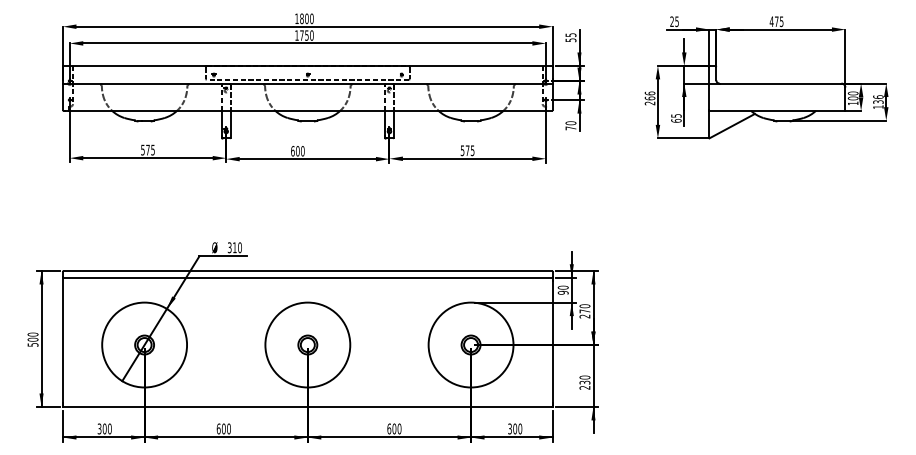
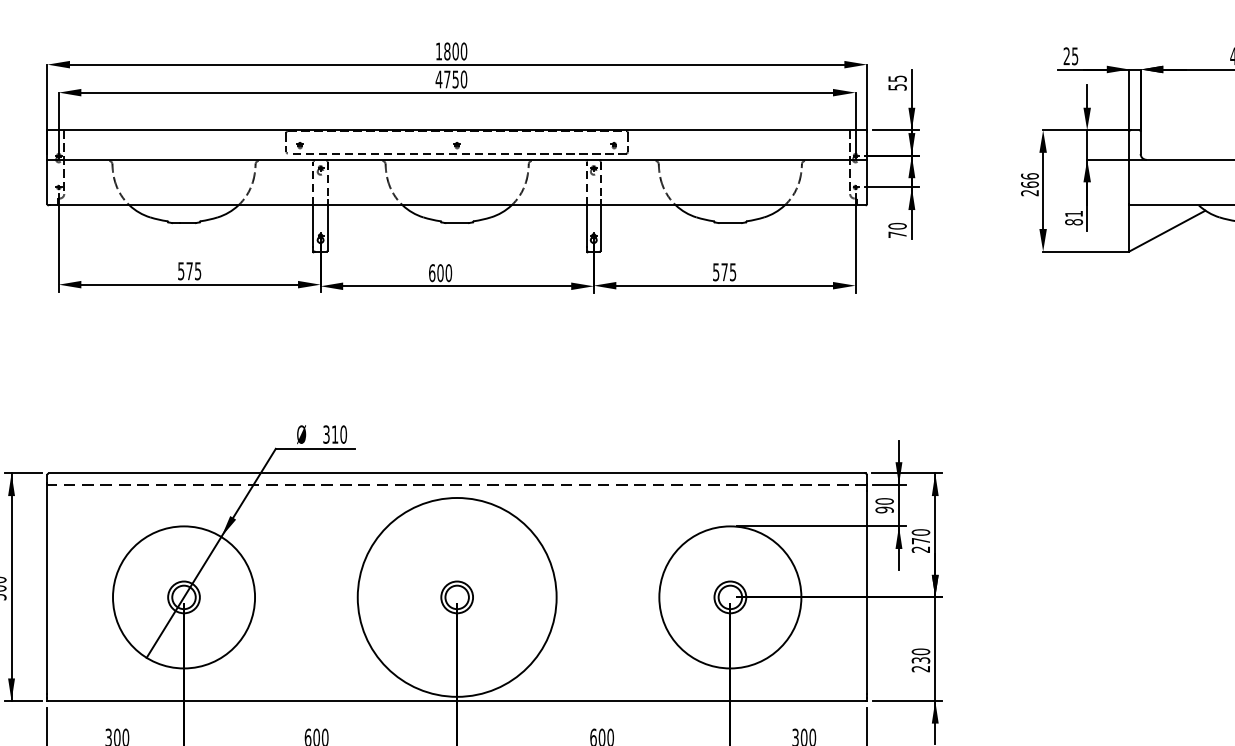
text: (296, 35) -> (438, 79), 1750 -> 4750
text: (676, 118) -> (1074, 218), 65 -> 81
line: (307, 277) -> (456, 484), solid -> dashed
circle: (307, 344) -> (456, 596), size x1.4

